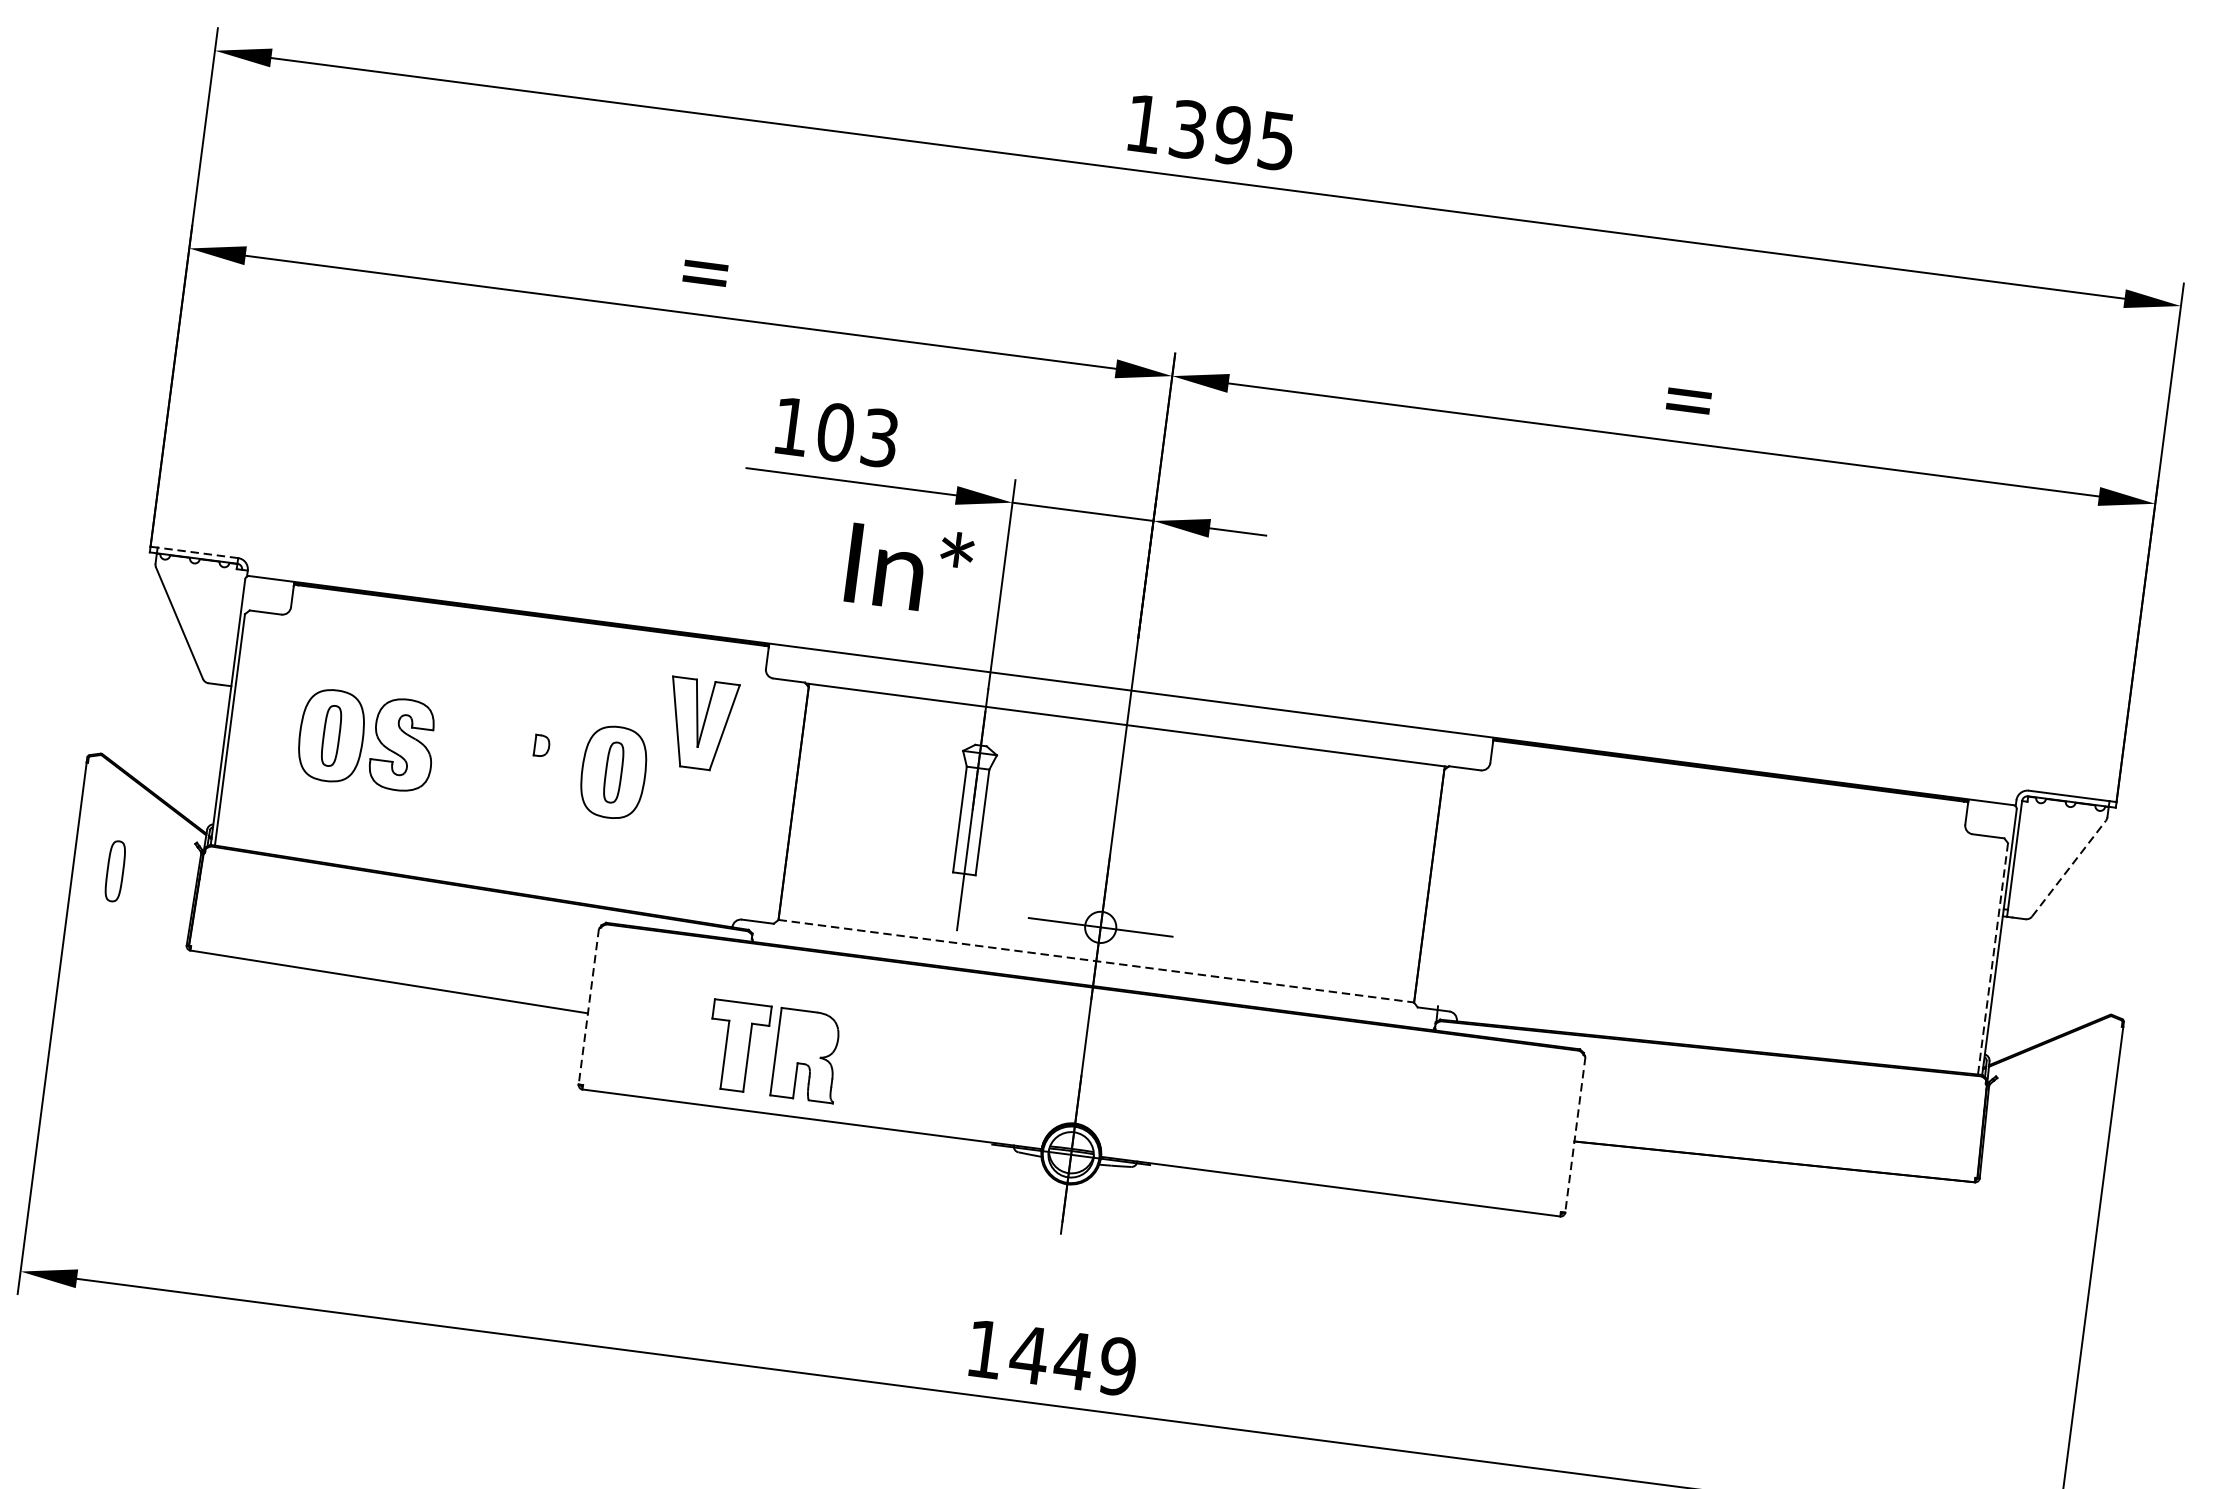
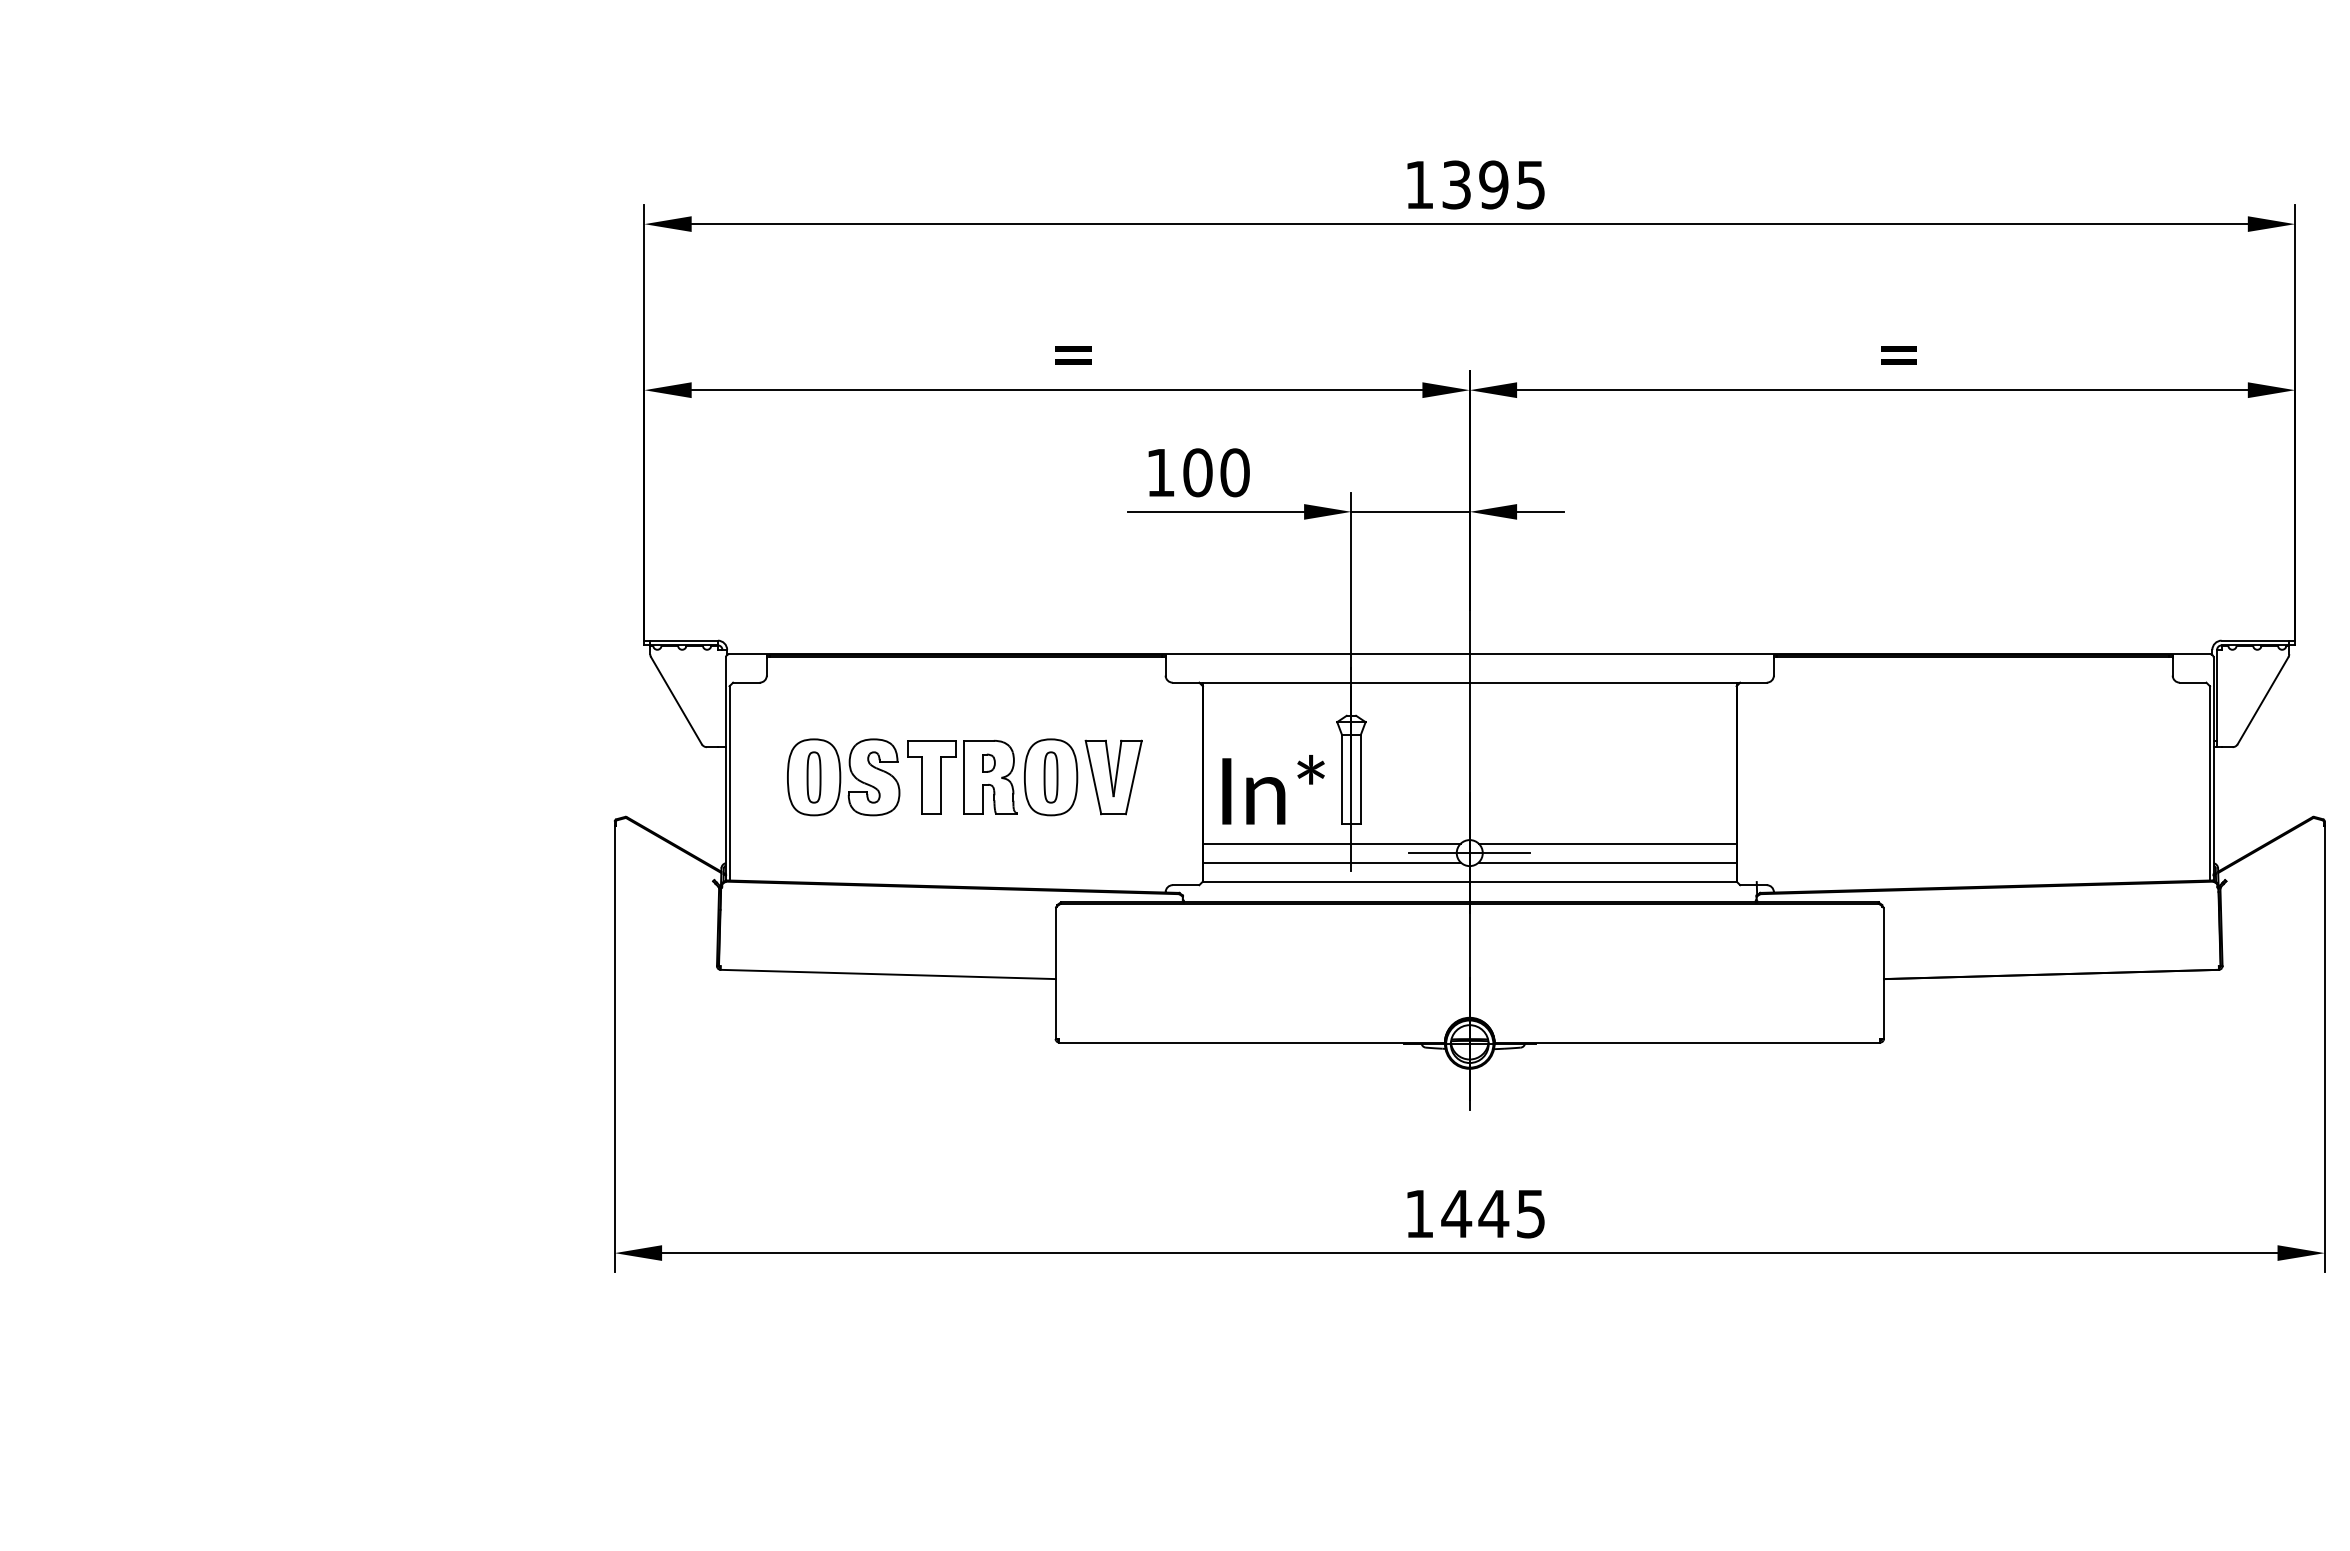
text: (879, 437) -> (1234, 472), 103 -> 100
line: (198, 552) -> (684, 640), dashed -> solid
text: (909, 567) -> (1273, 789), moved
part: (700, 724) -> (1113, 777), moved
line: (2069, 868) -> (2263, 700), dashed -> solid
part: (114, 871) -> (649, 912), removed
line: (937, 894) -> (1331, 843), added
line: (934, 917) -> (1331, 862), added
line: (1266, 937) -> (1607, 843), added
line: (1992, 958) -> (2209, 783), dashed -> solid
line: (1263, 959) -> (1607, 862), added
line: (1095, 961) -> (1469, 881), dashed -> solid
line: (588, 1006) -> (1055, 973), dashed -> solid
part: (774, 1050) -> (962, 776), moved
line: (1574, 1134) -> (1883, 973), dashed -> solid
text: (1117, 1365) -> (1530, 1213), 1449 -> 1445

